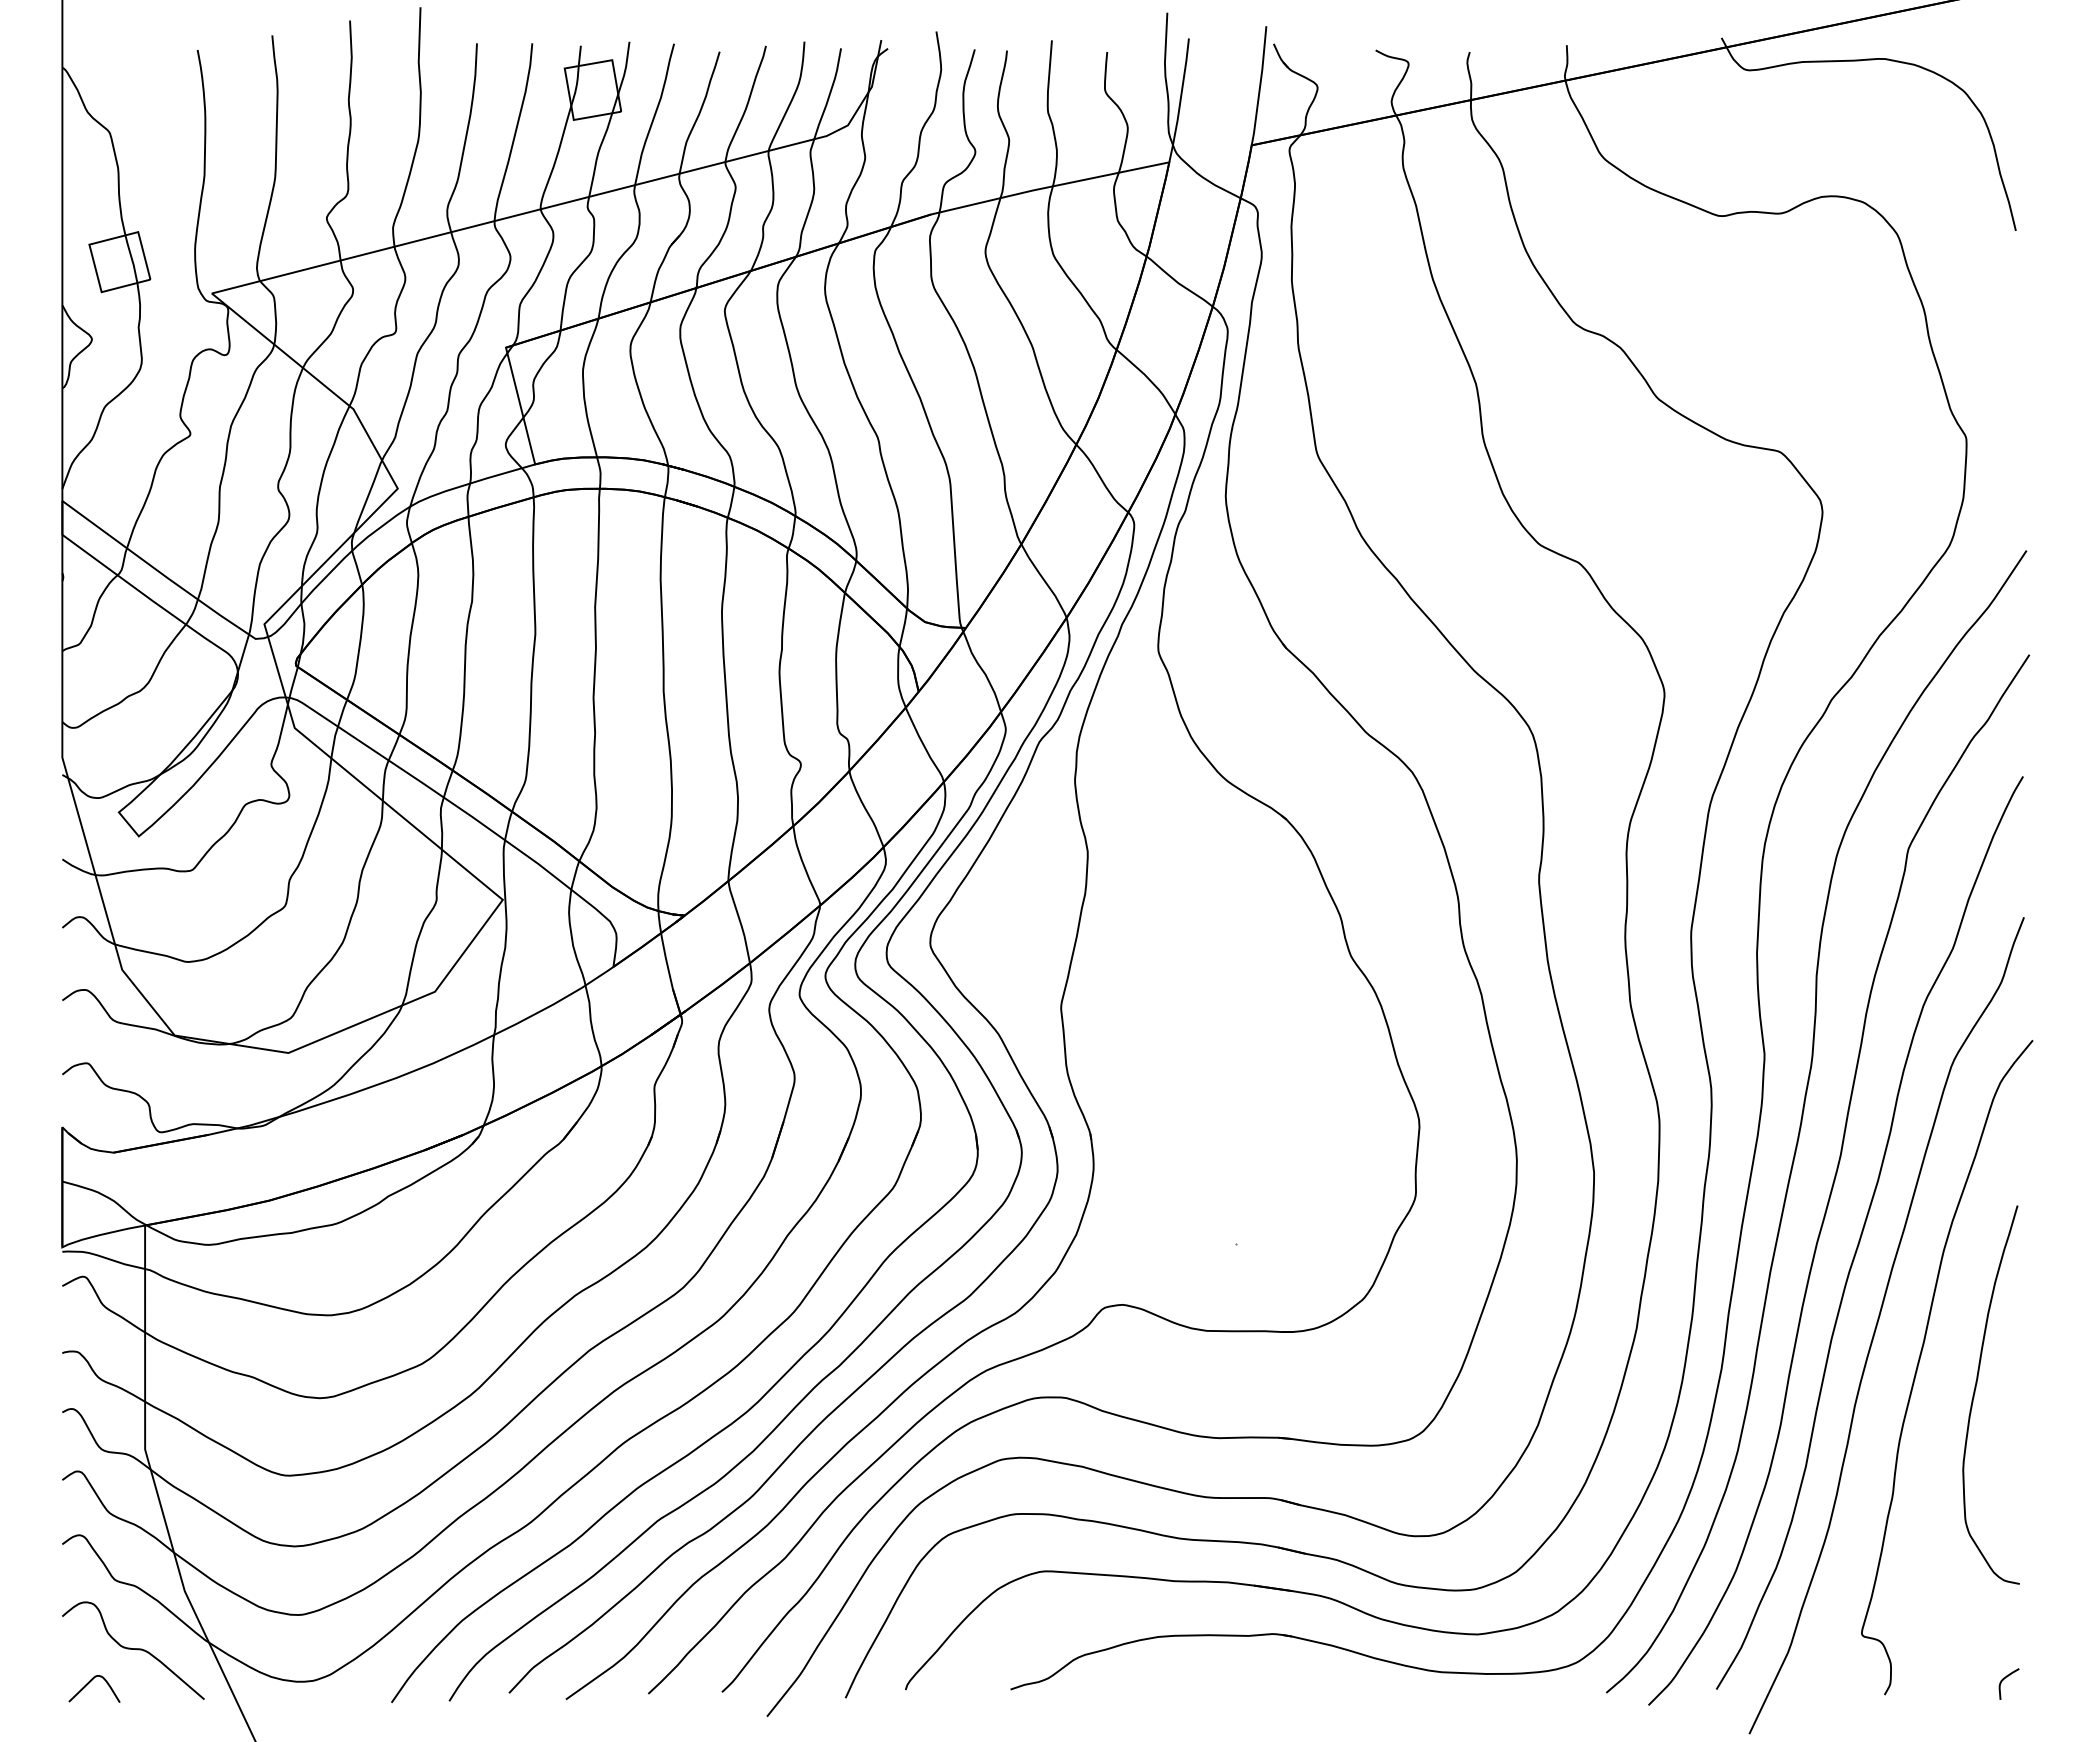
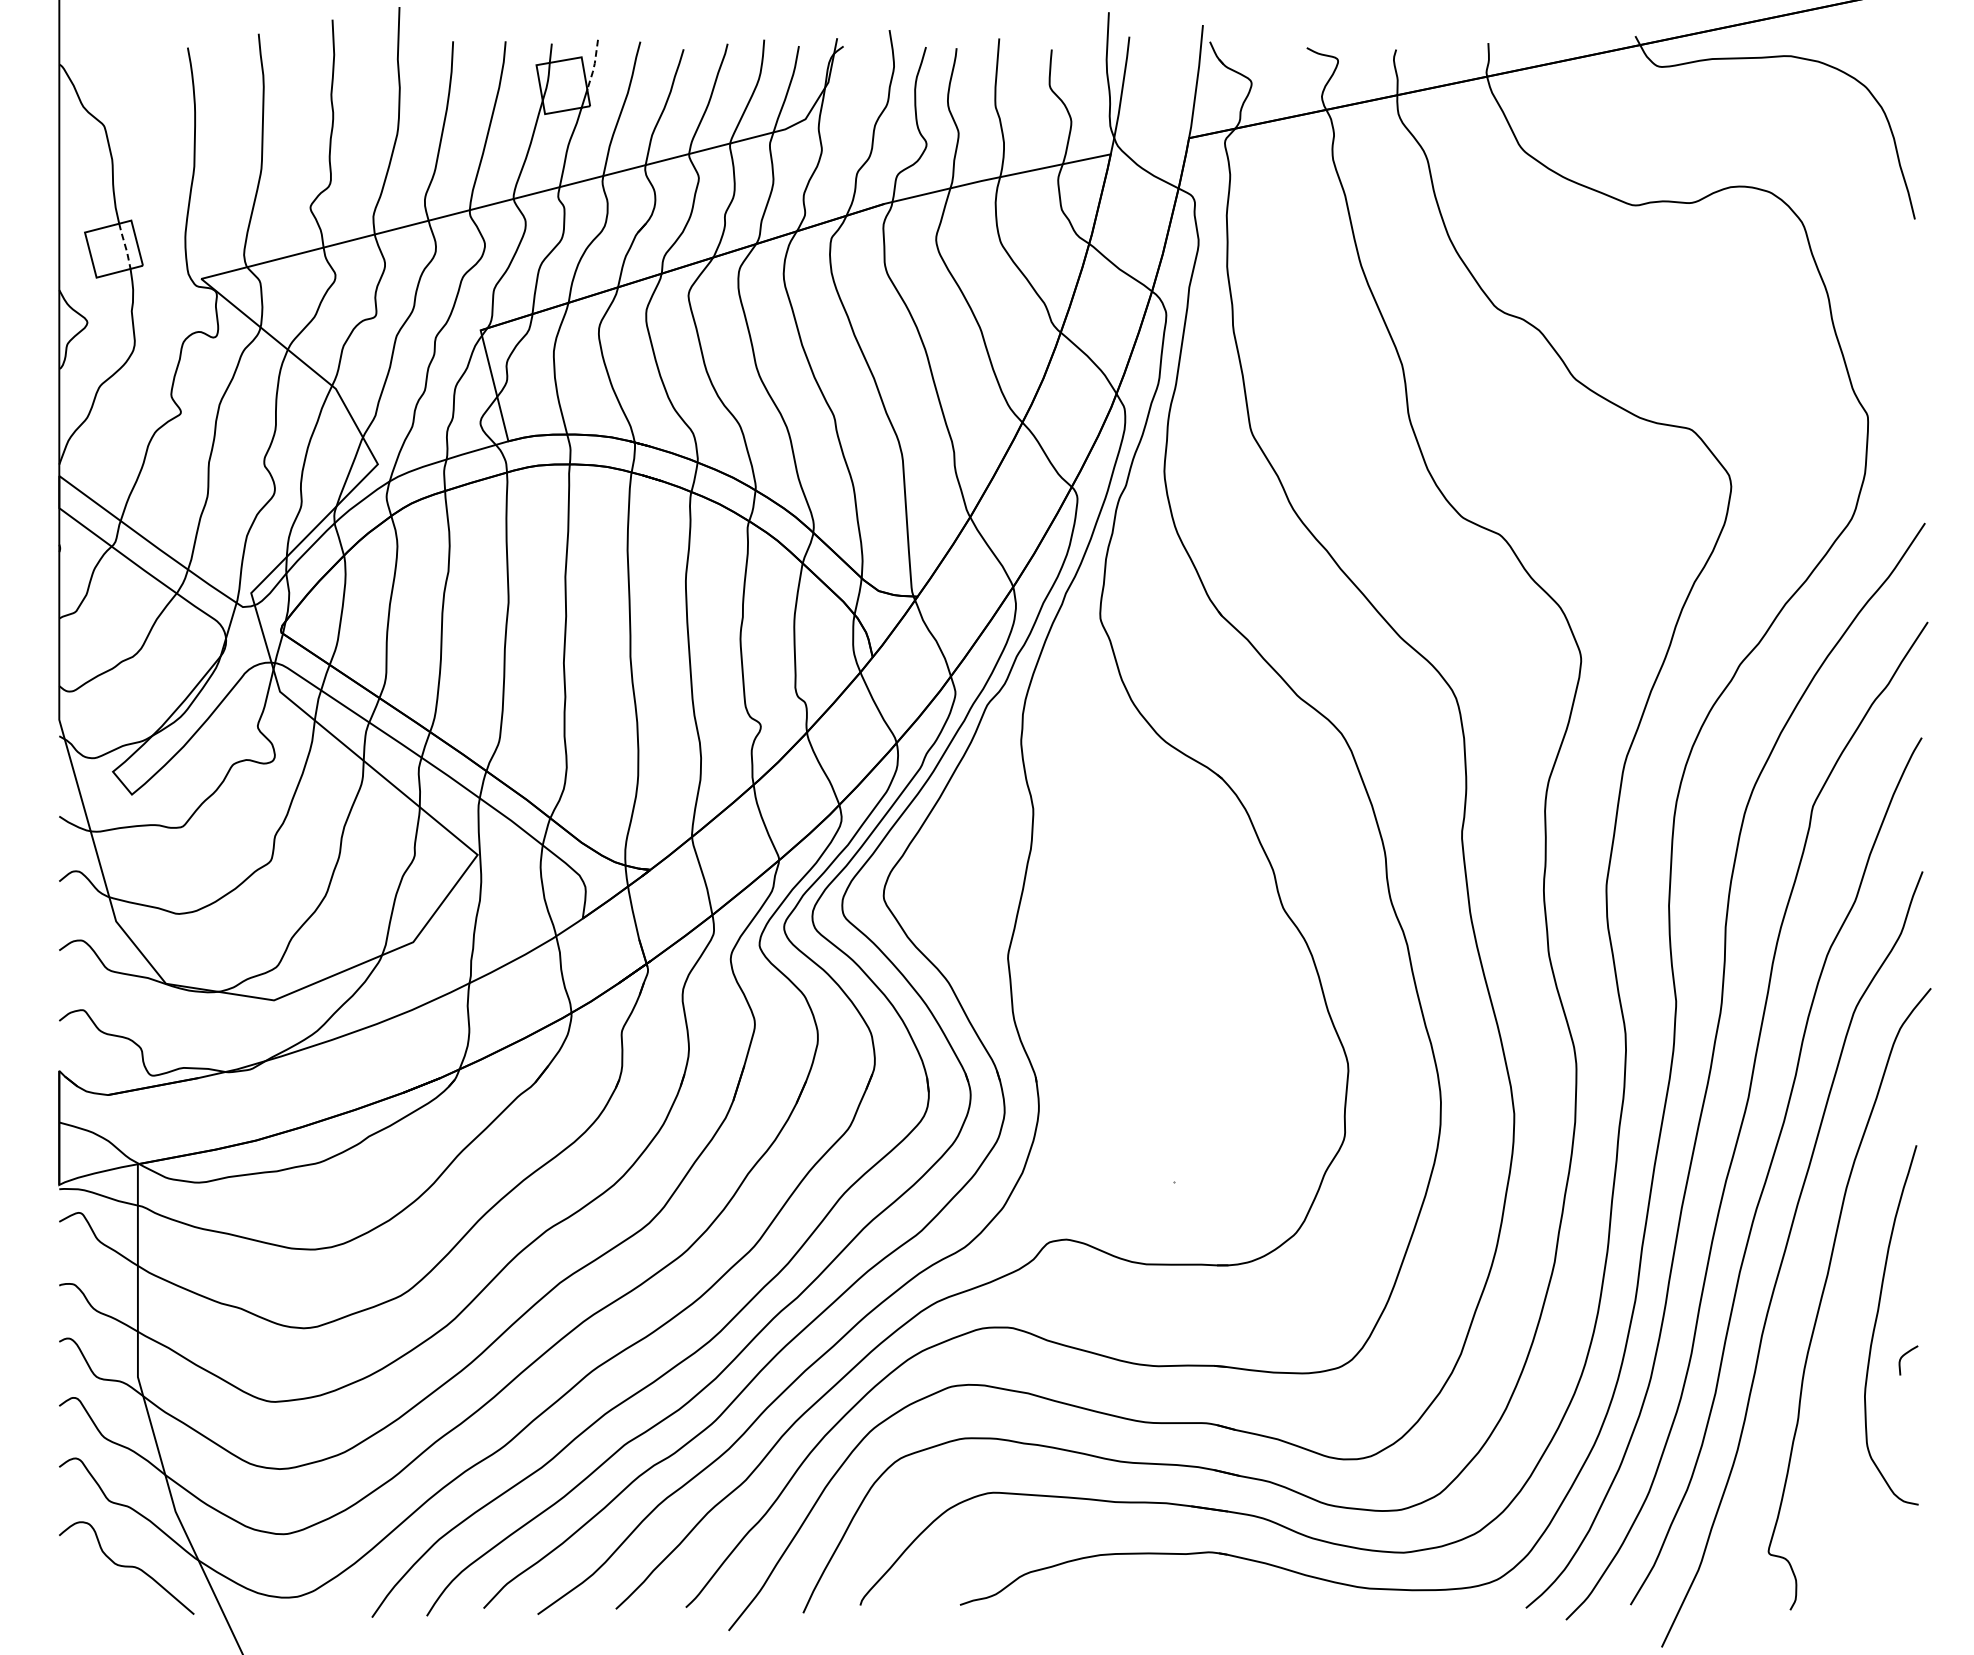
line: (625, 68) -> (594, 65), solid -> dashed
line: (132, 259) -> (125, 246), solid -> dashed
curve: (2004, 1679) -> (1904, 1356), moved
curve: (89, 1683) -> (85, 1599), removed

